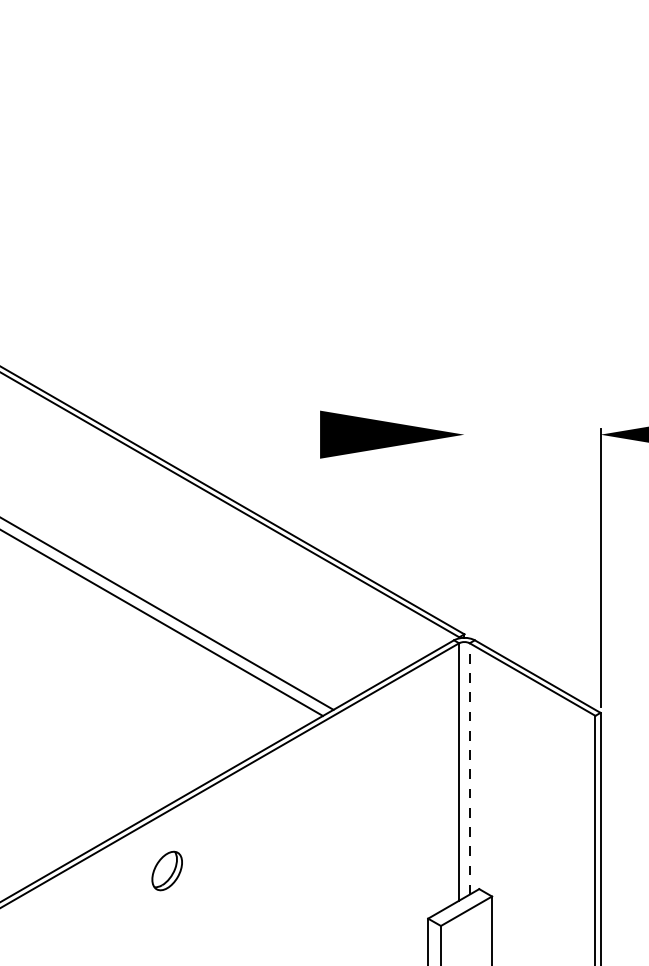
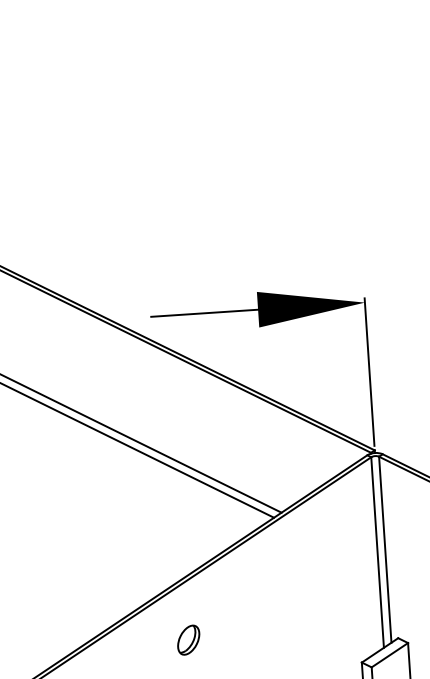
line: (247, 434) -> (204, 313), added
line: (464, 528) -> (369, 372), added
line: (469, 768) -> (385, 549), dashed -> solid
part: (166, 870) -> (188, 639), moved

